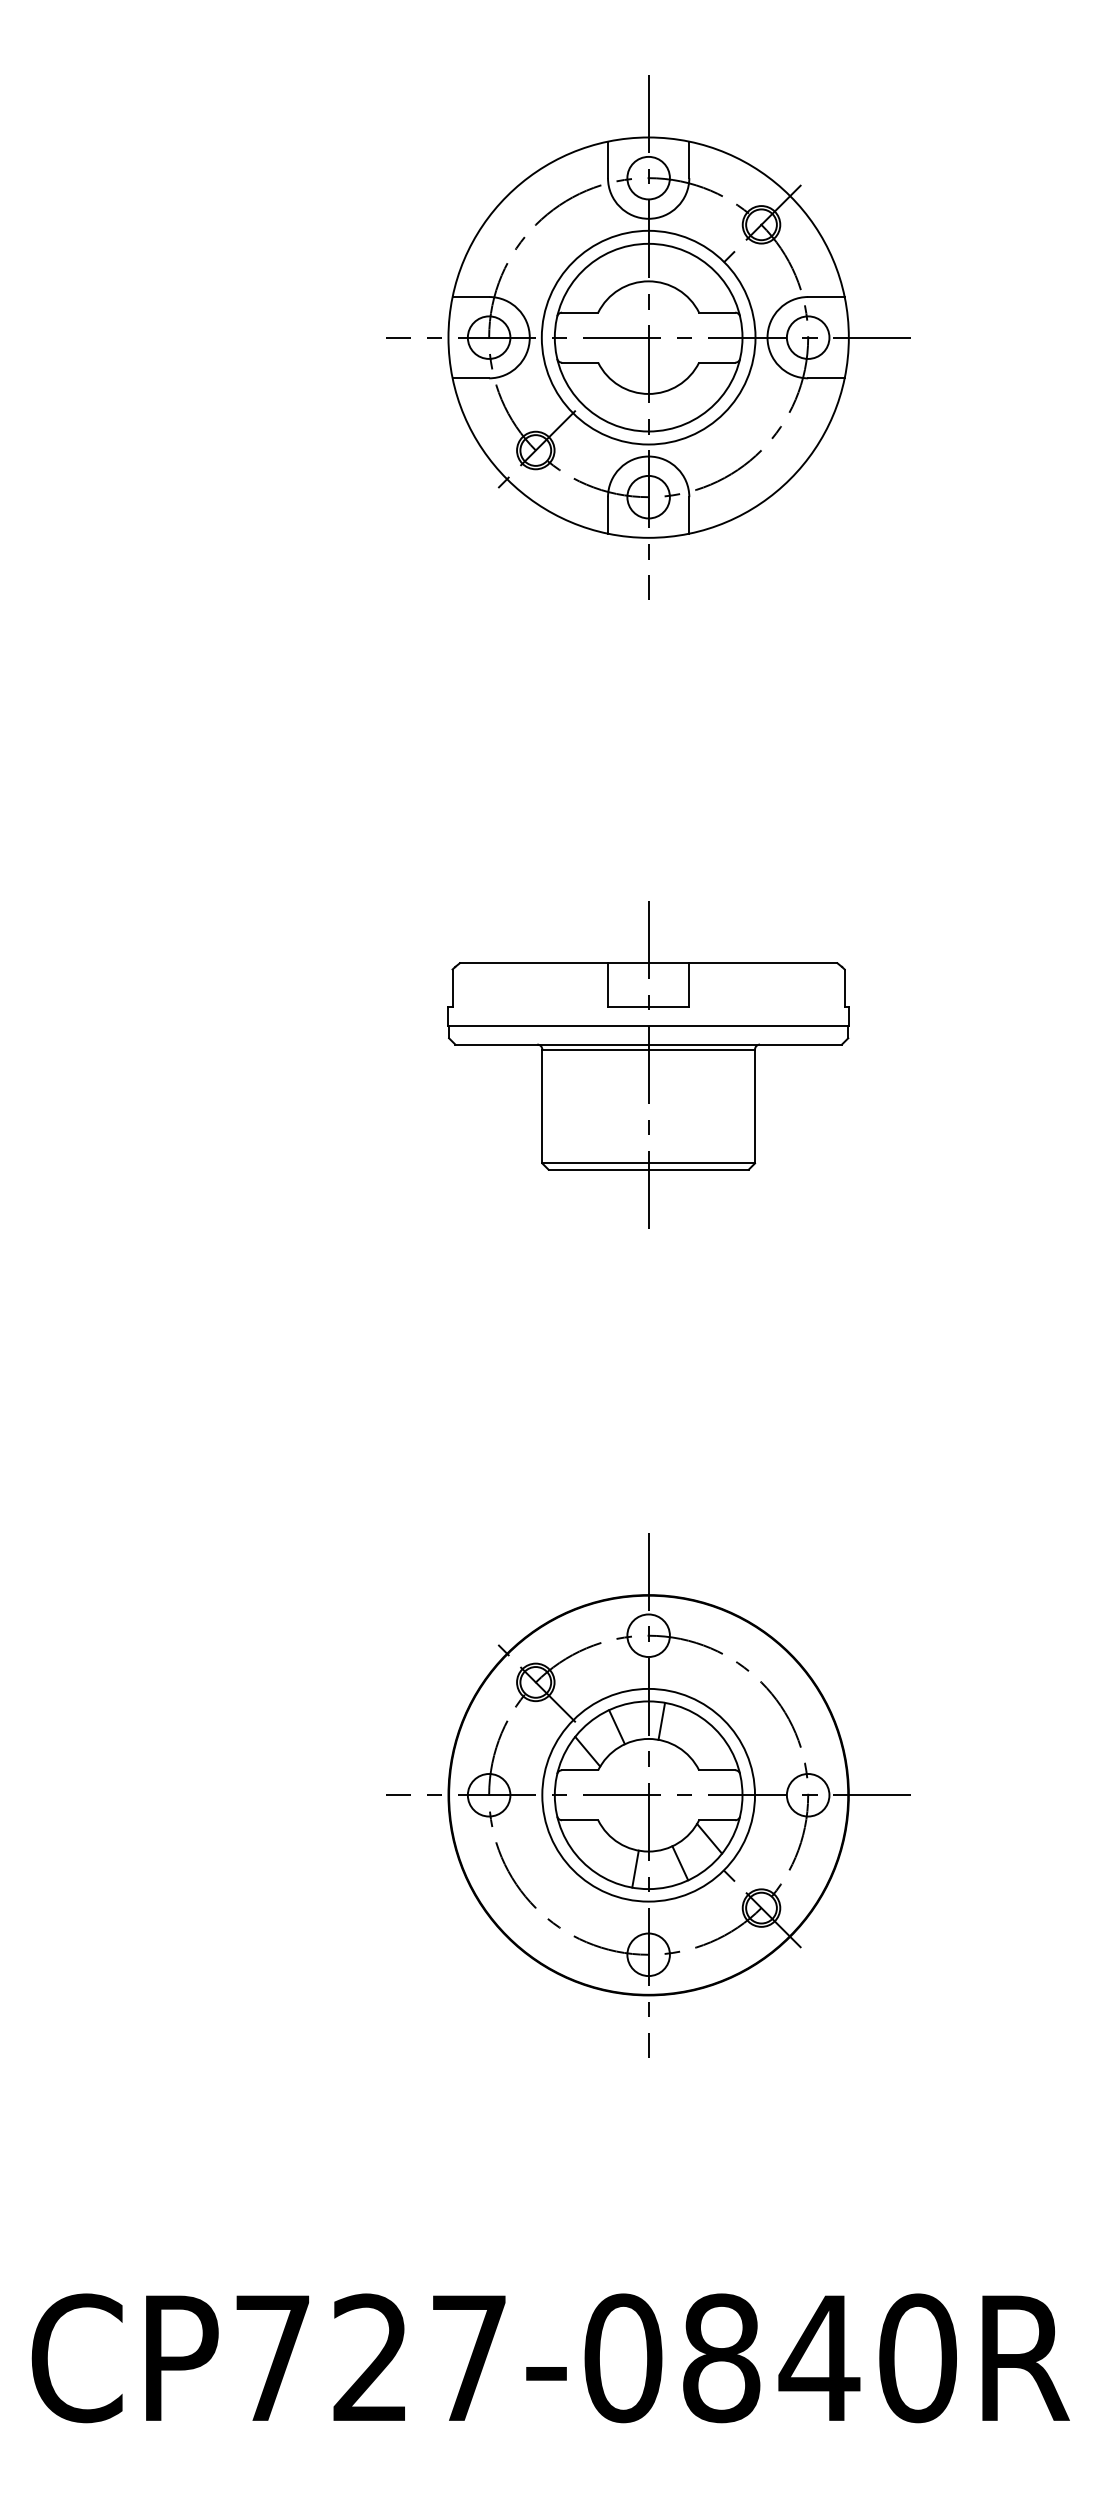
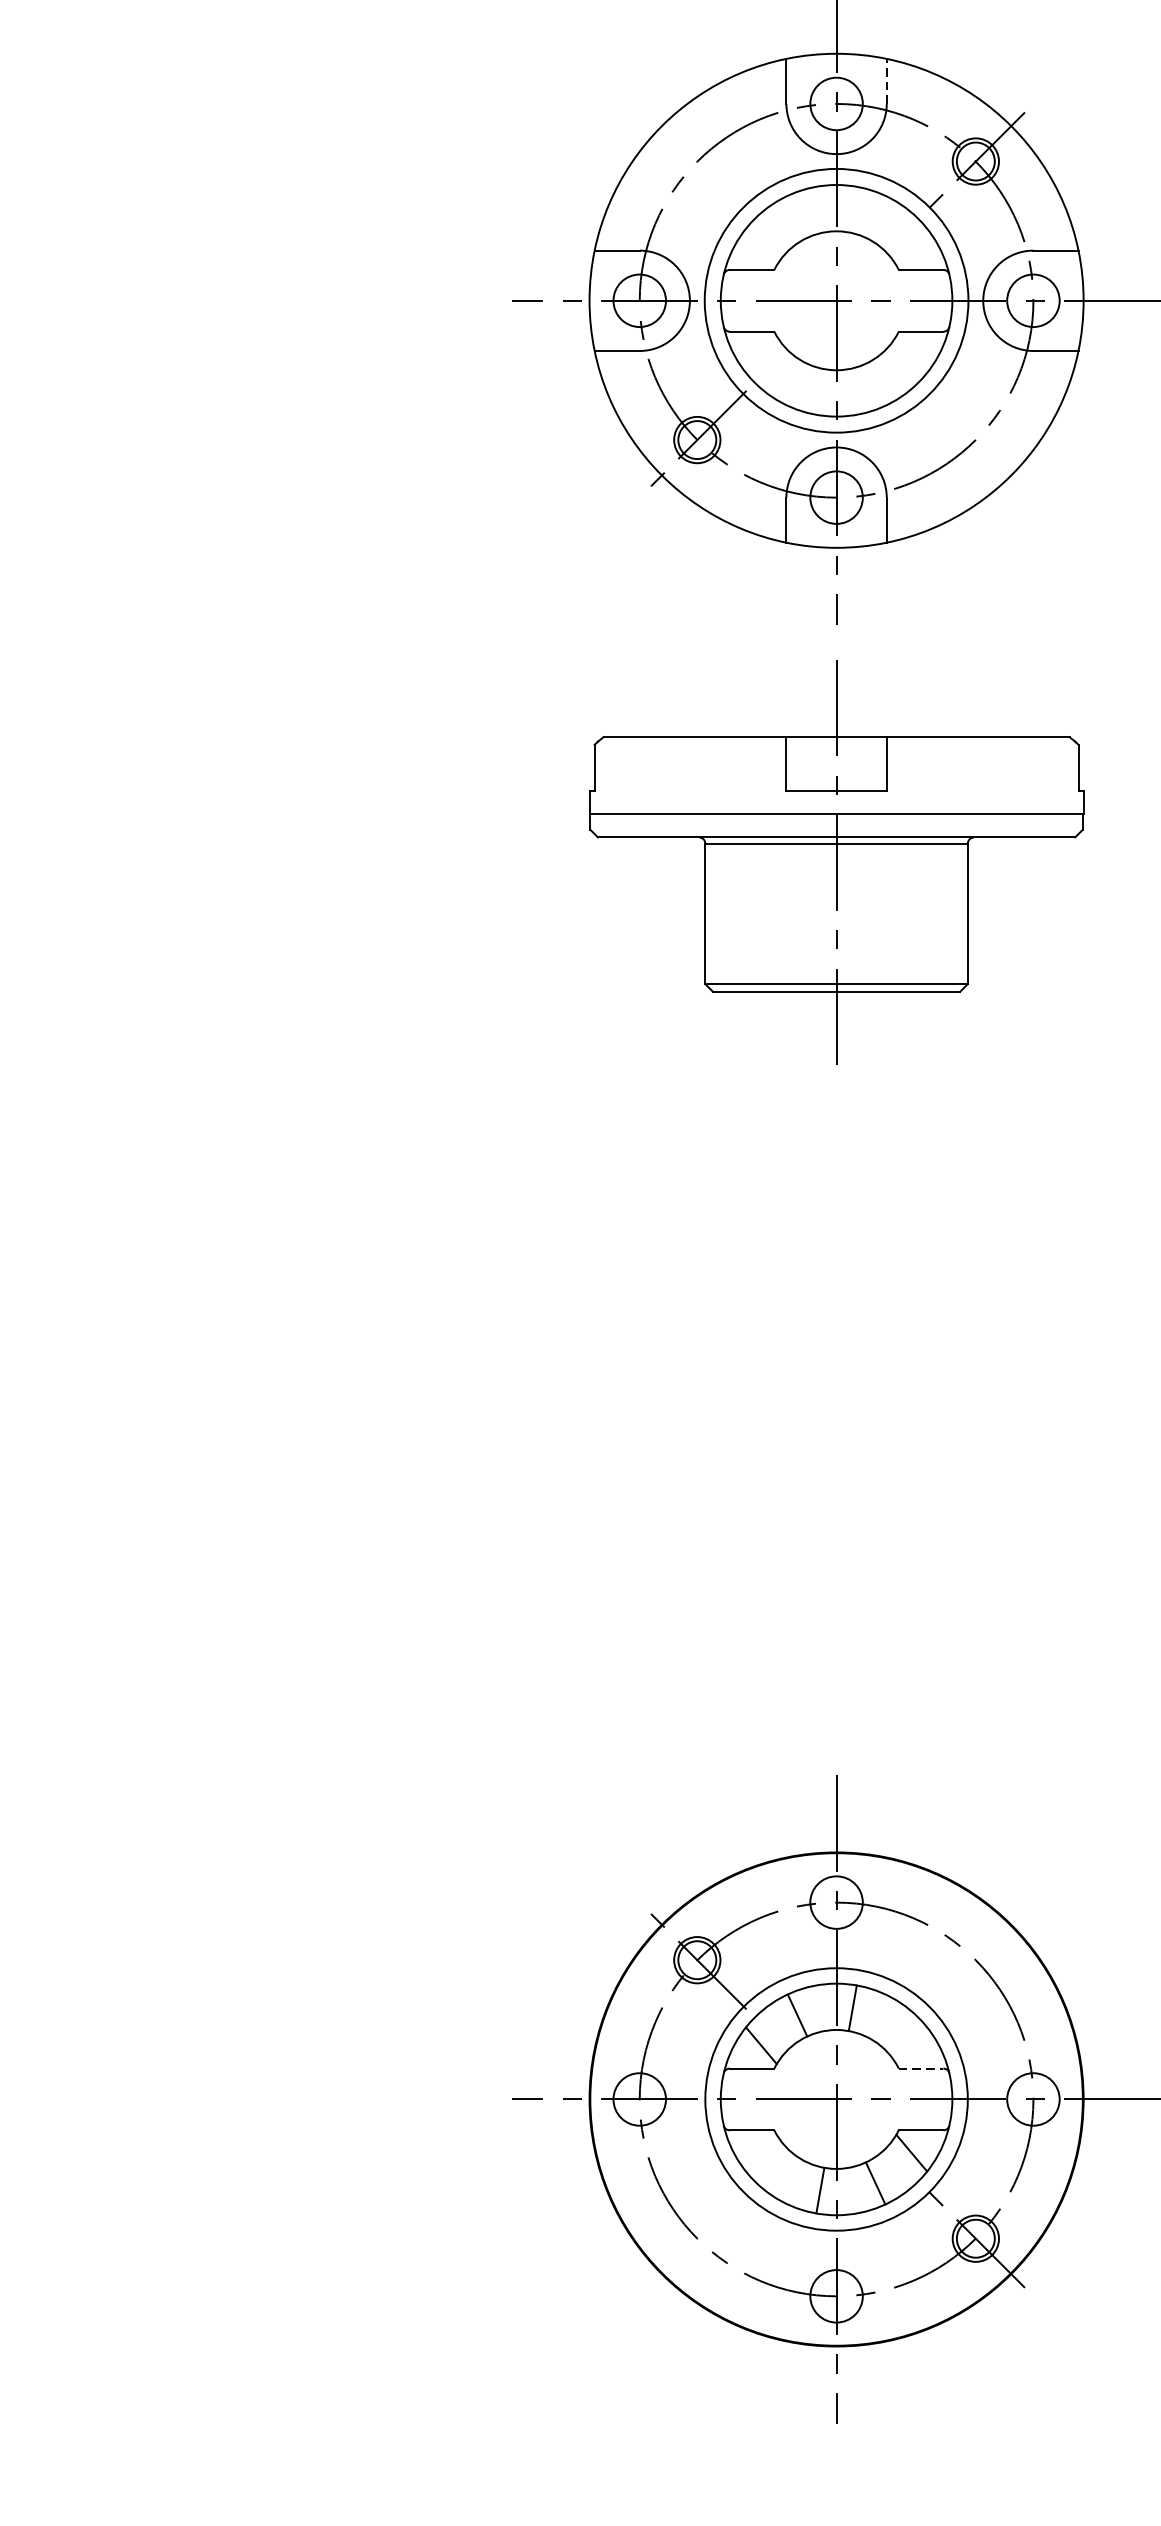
line: (689, 159) -> (886, 80), solid -> dashed
part: (648, 1064) -> (836, 862), moved
line: (717, 1770) -> (921, 2068), solid -> dashed

